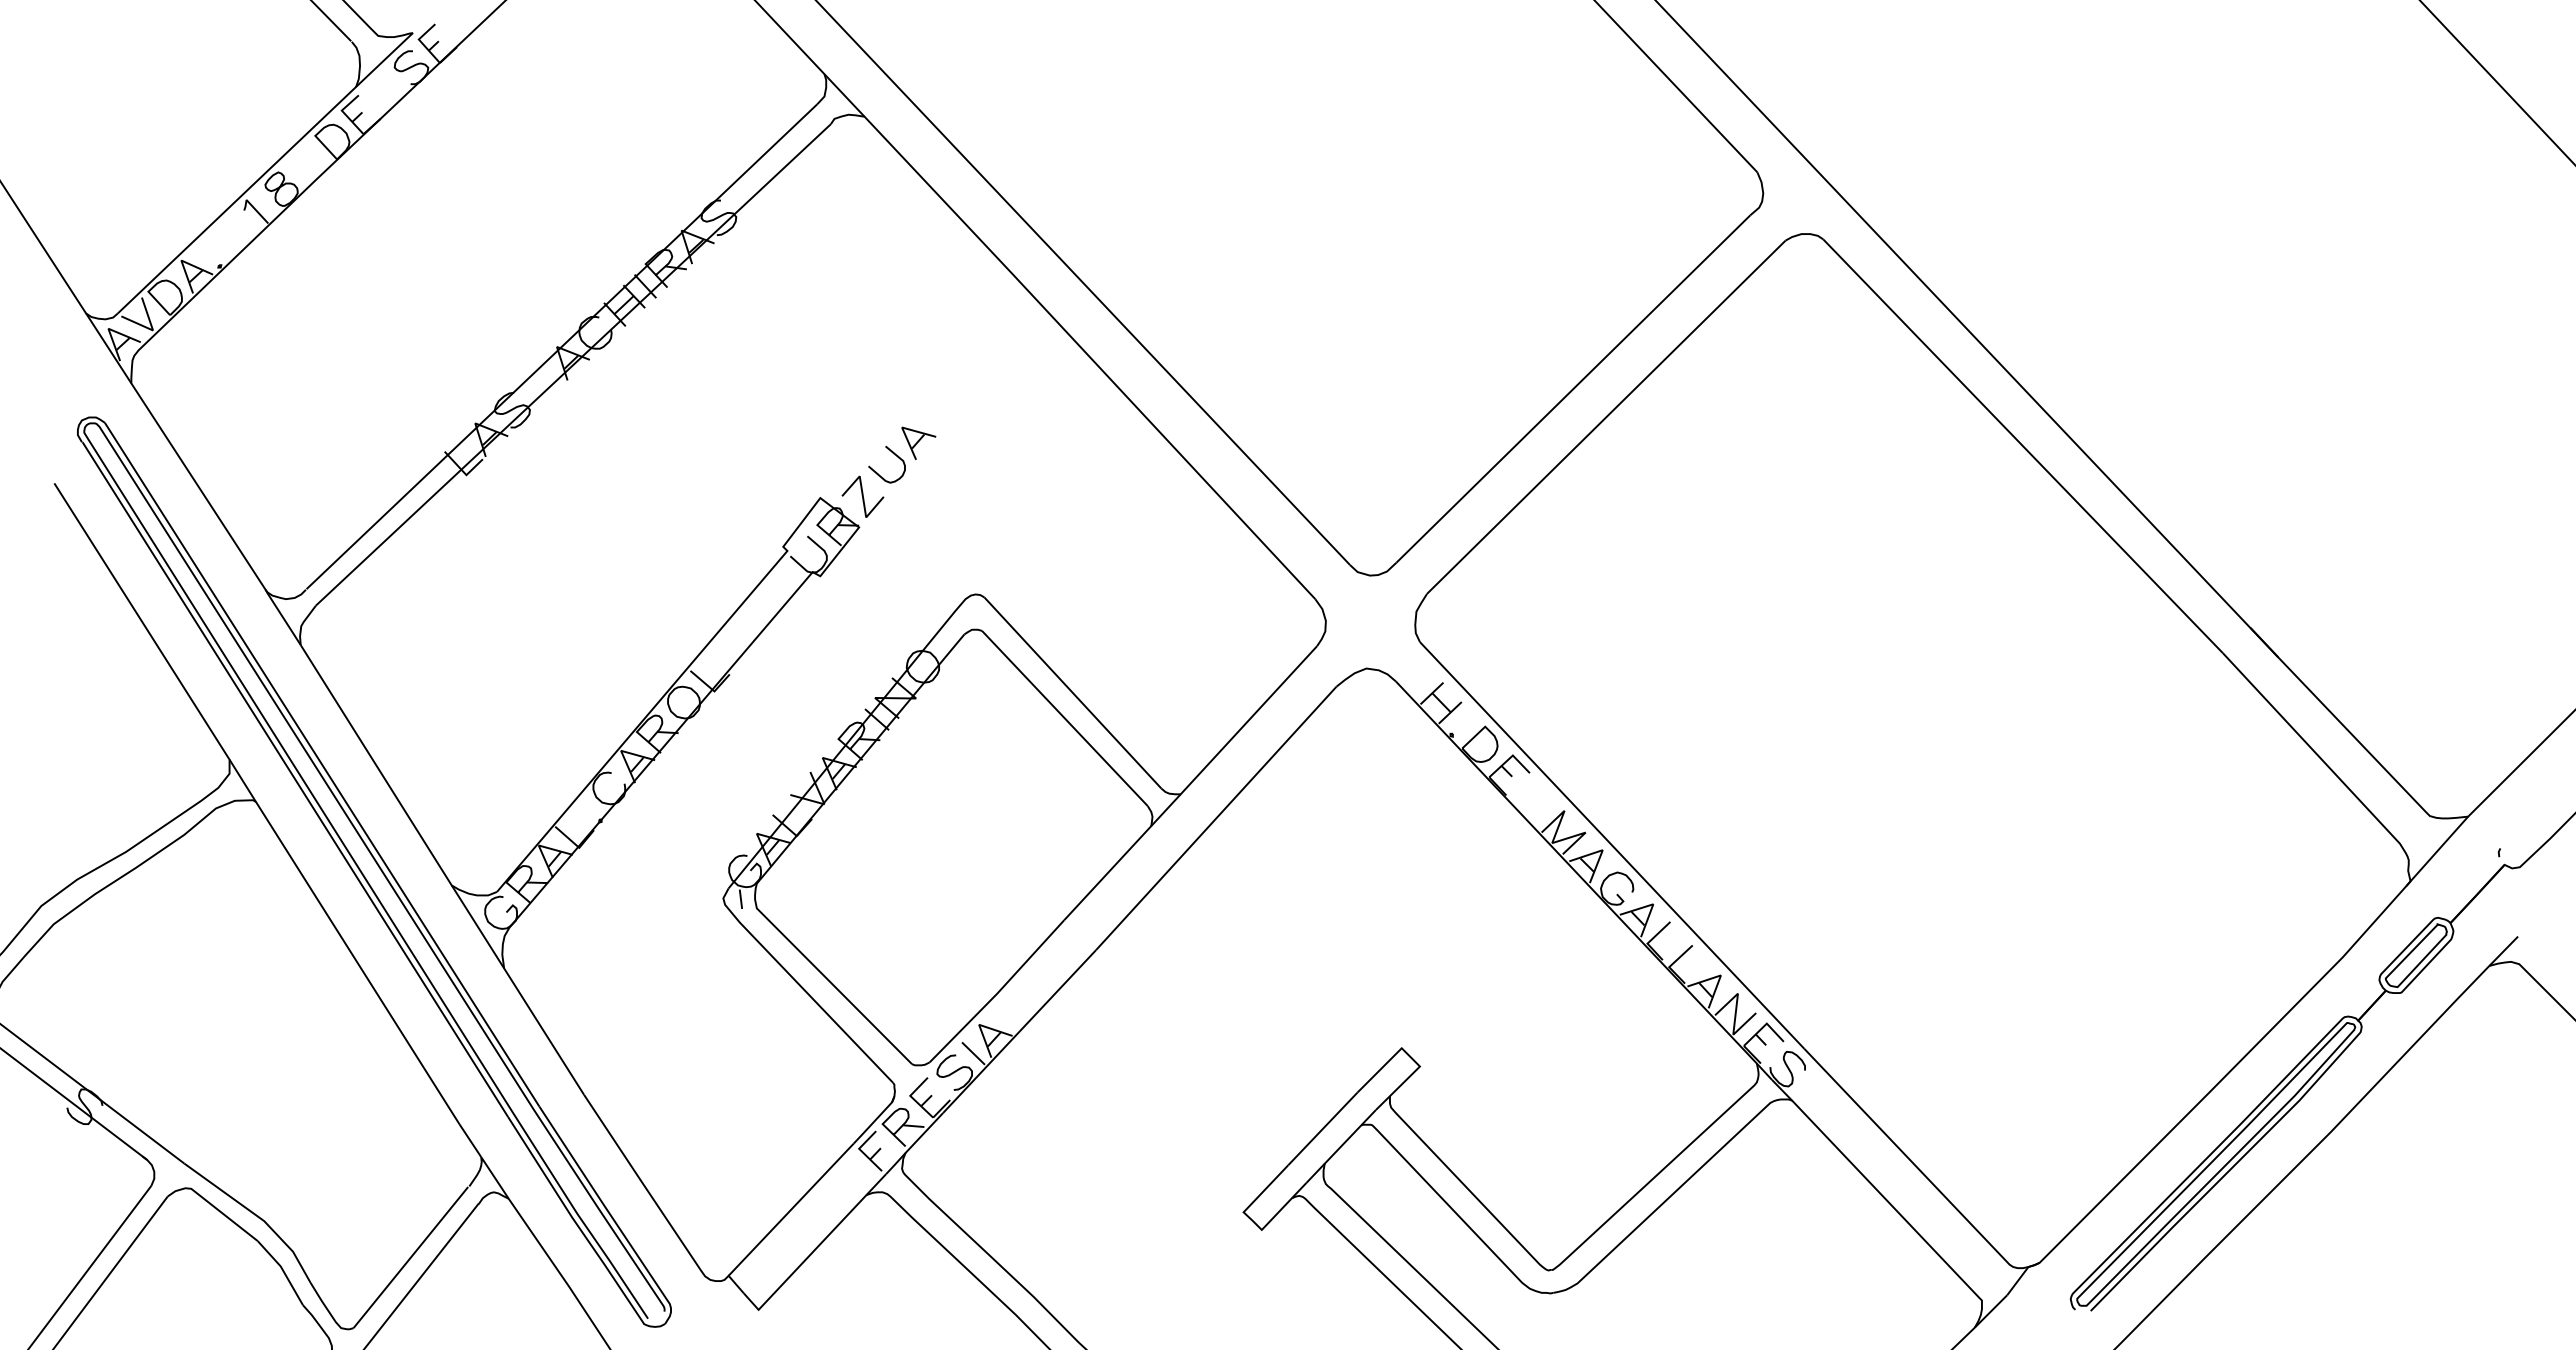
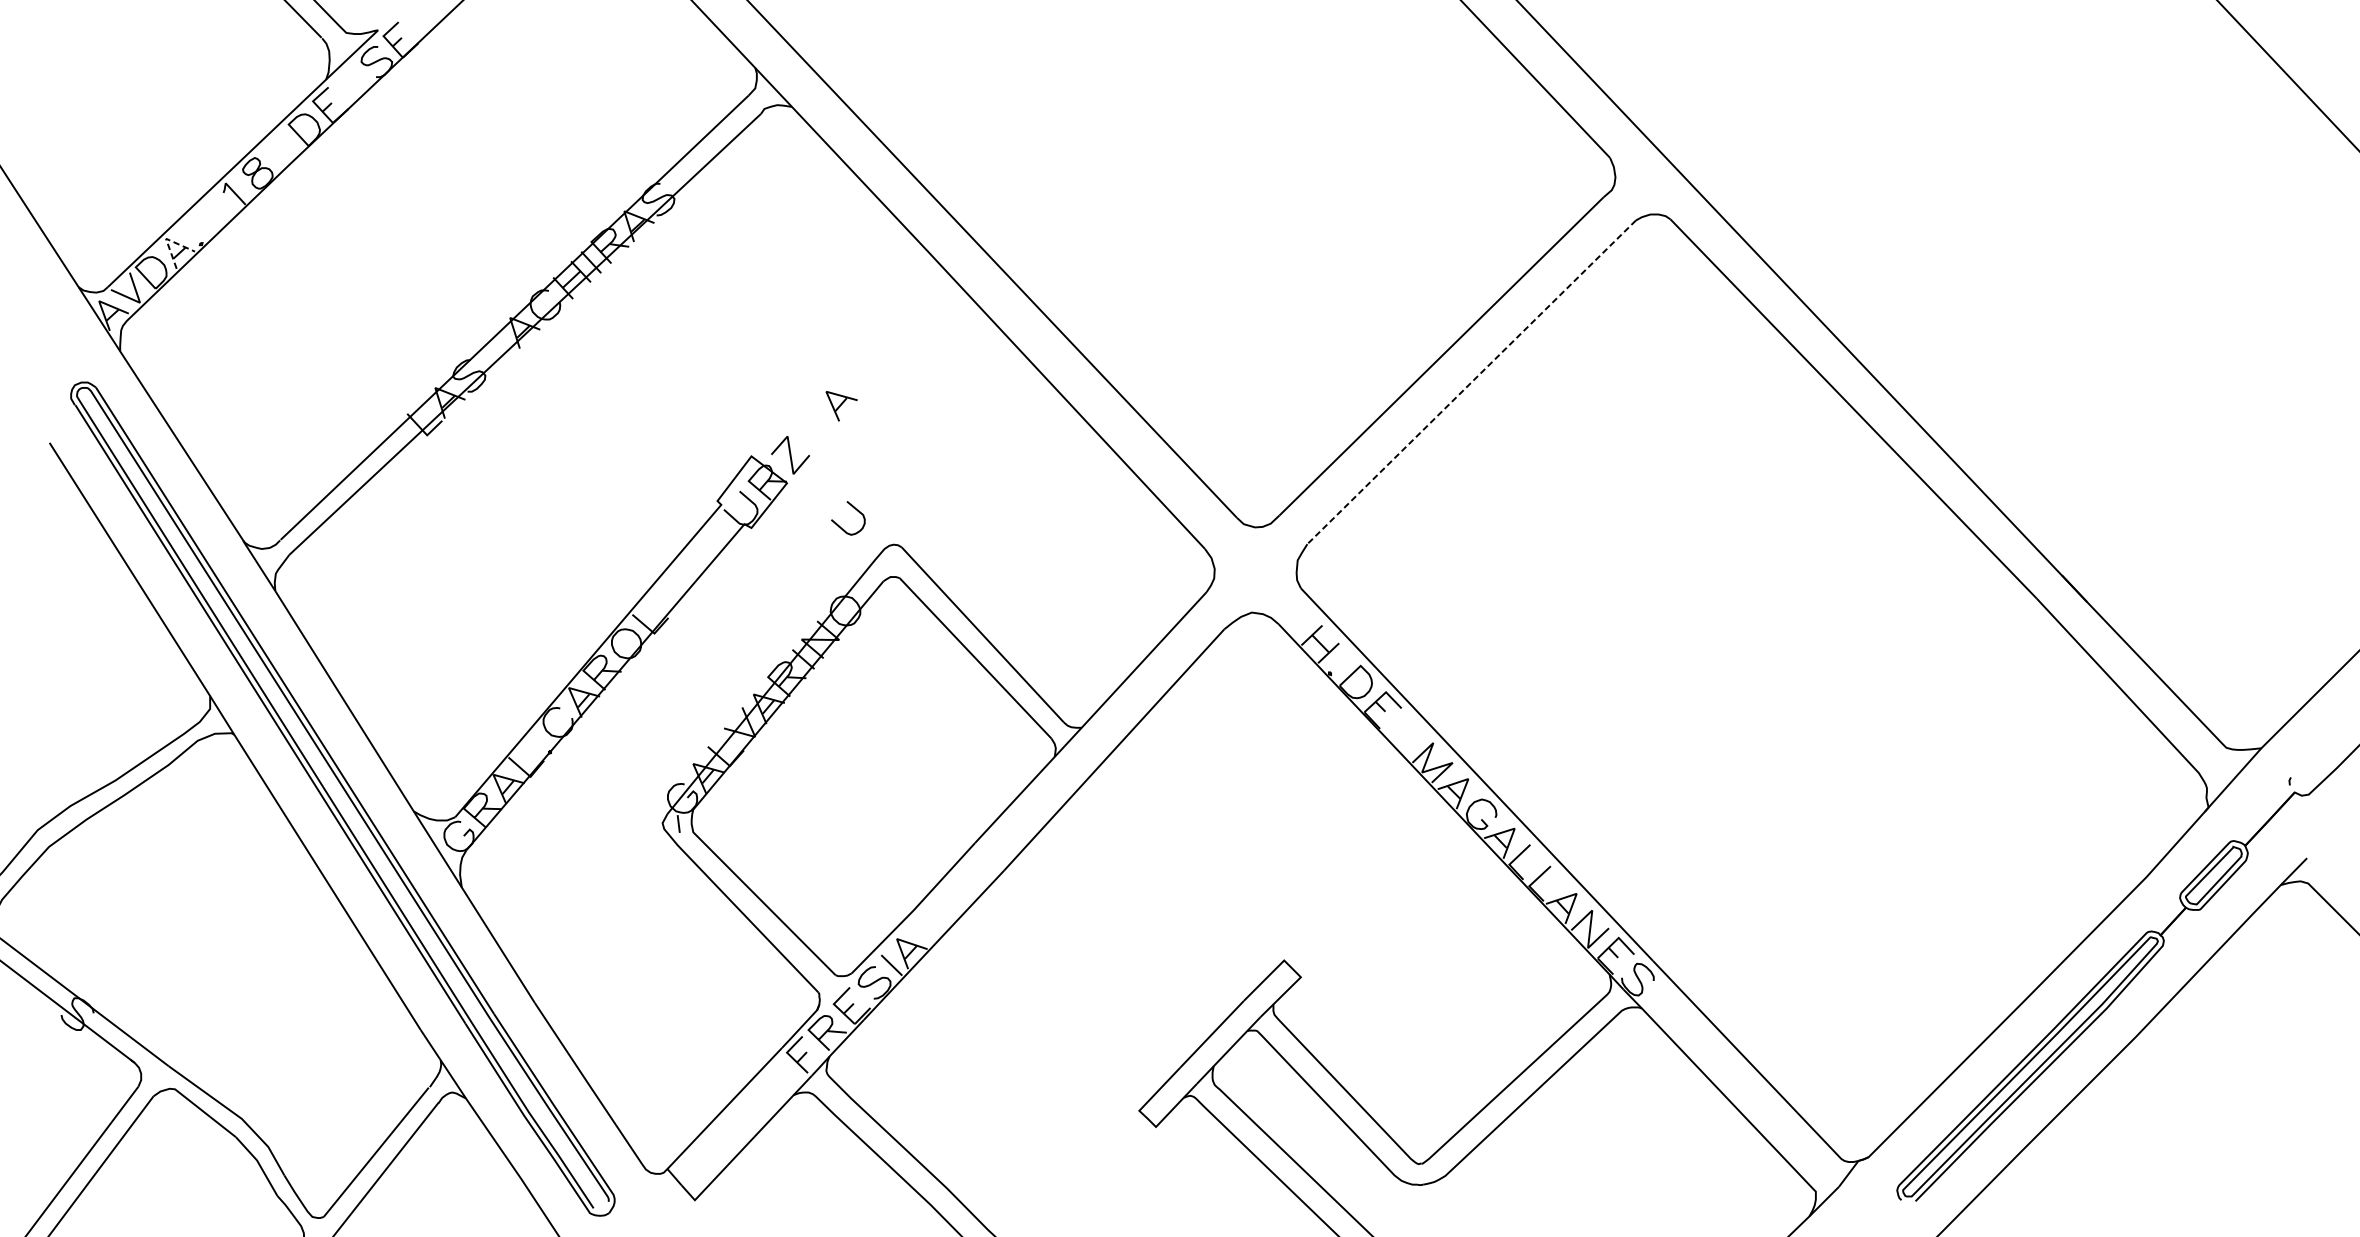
line: (181, 260) -> (166, 238), solid -> dashed
line: (1606, 417) -> (1471, 382), solid -> dashed
curve: (877, 472) -> (839, 525), moved

